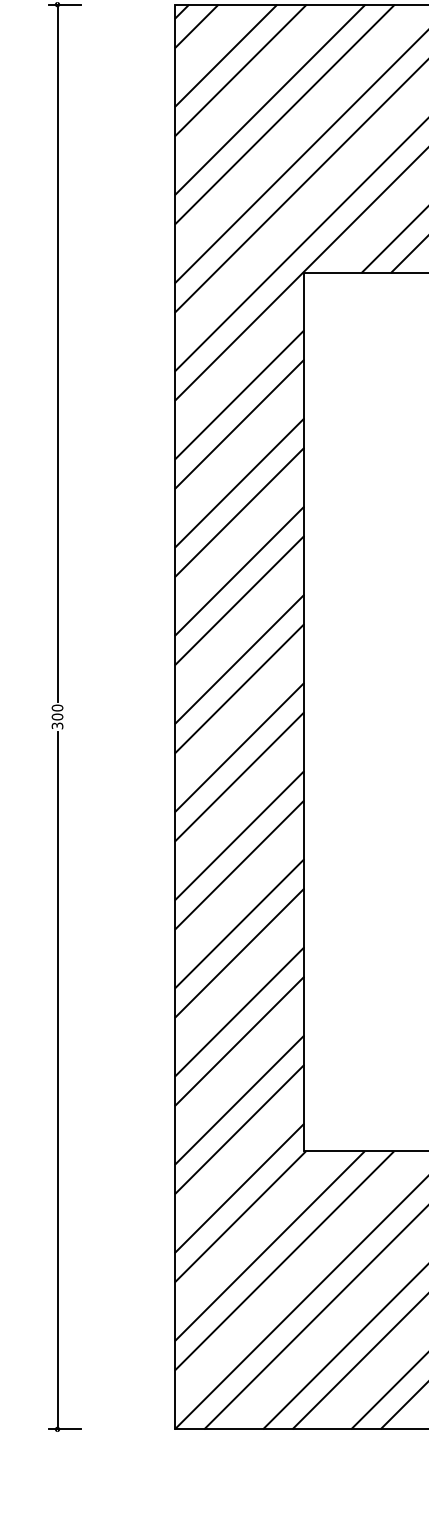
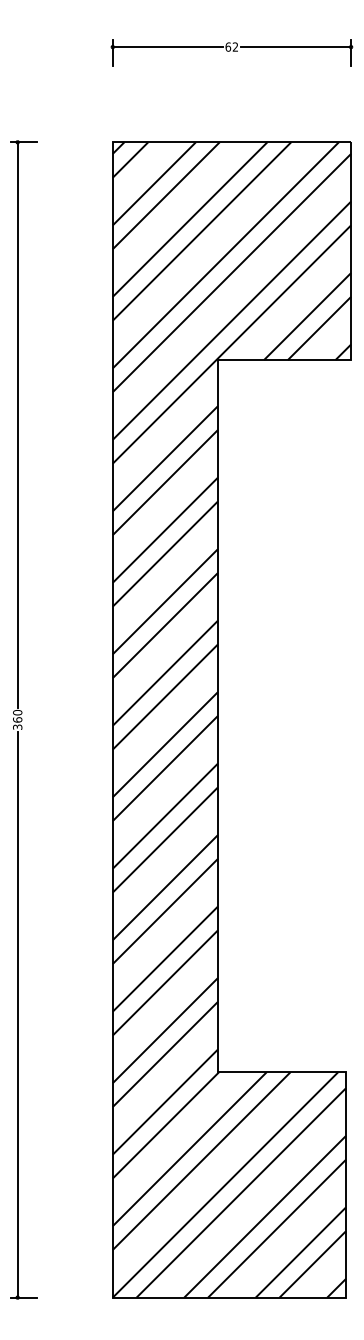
text: (57, 716) -> (17, 719), 300 -> 360

